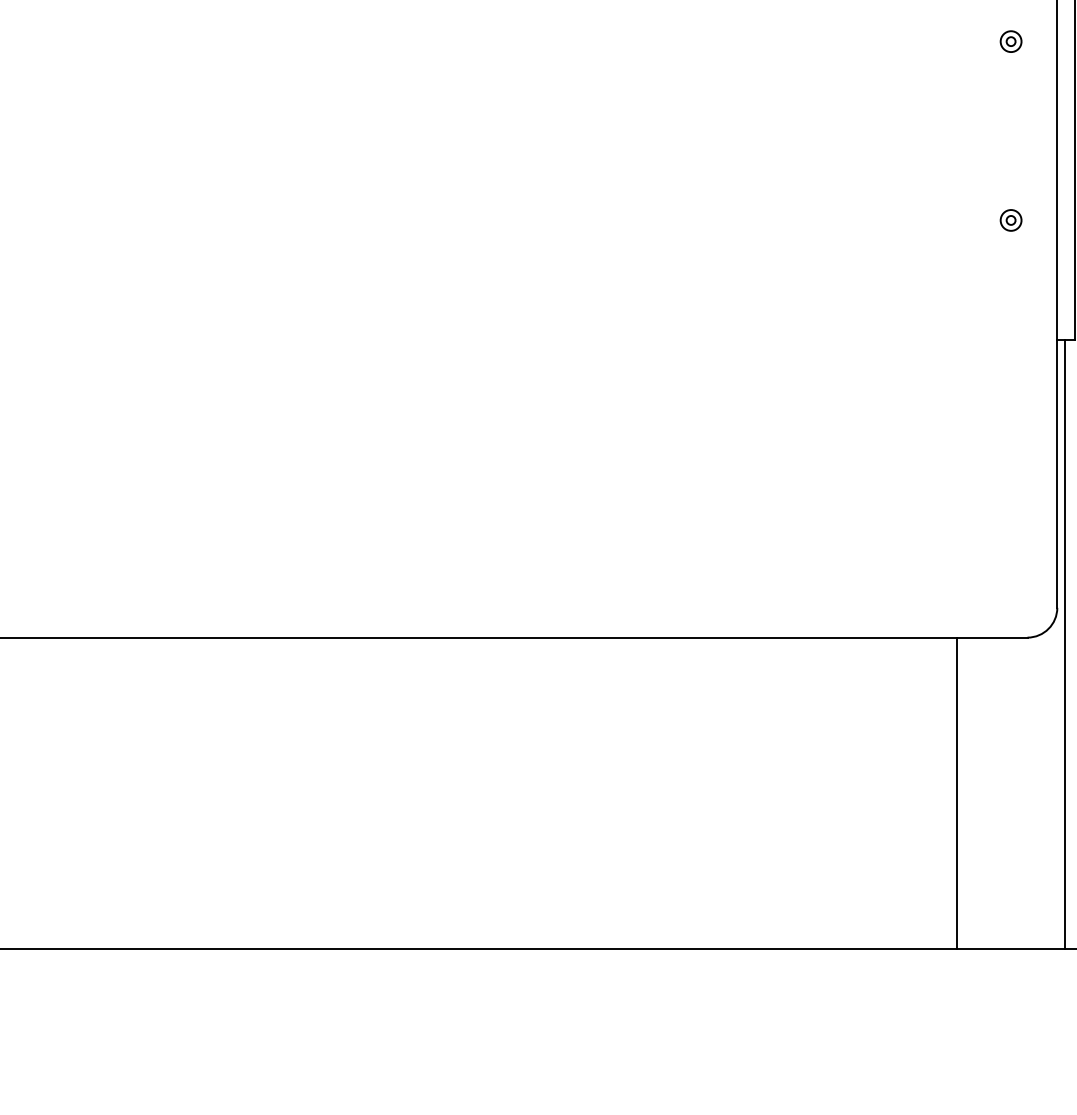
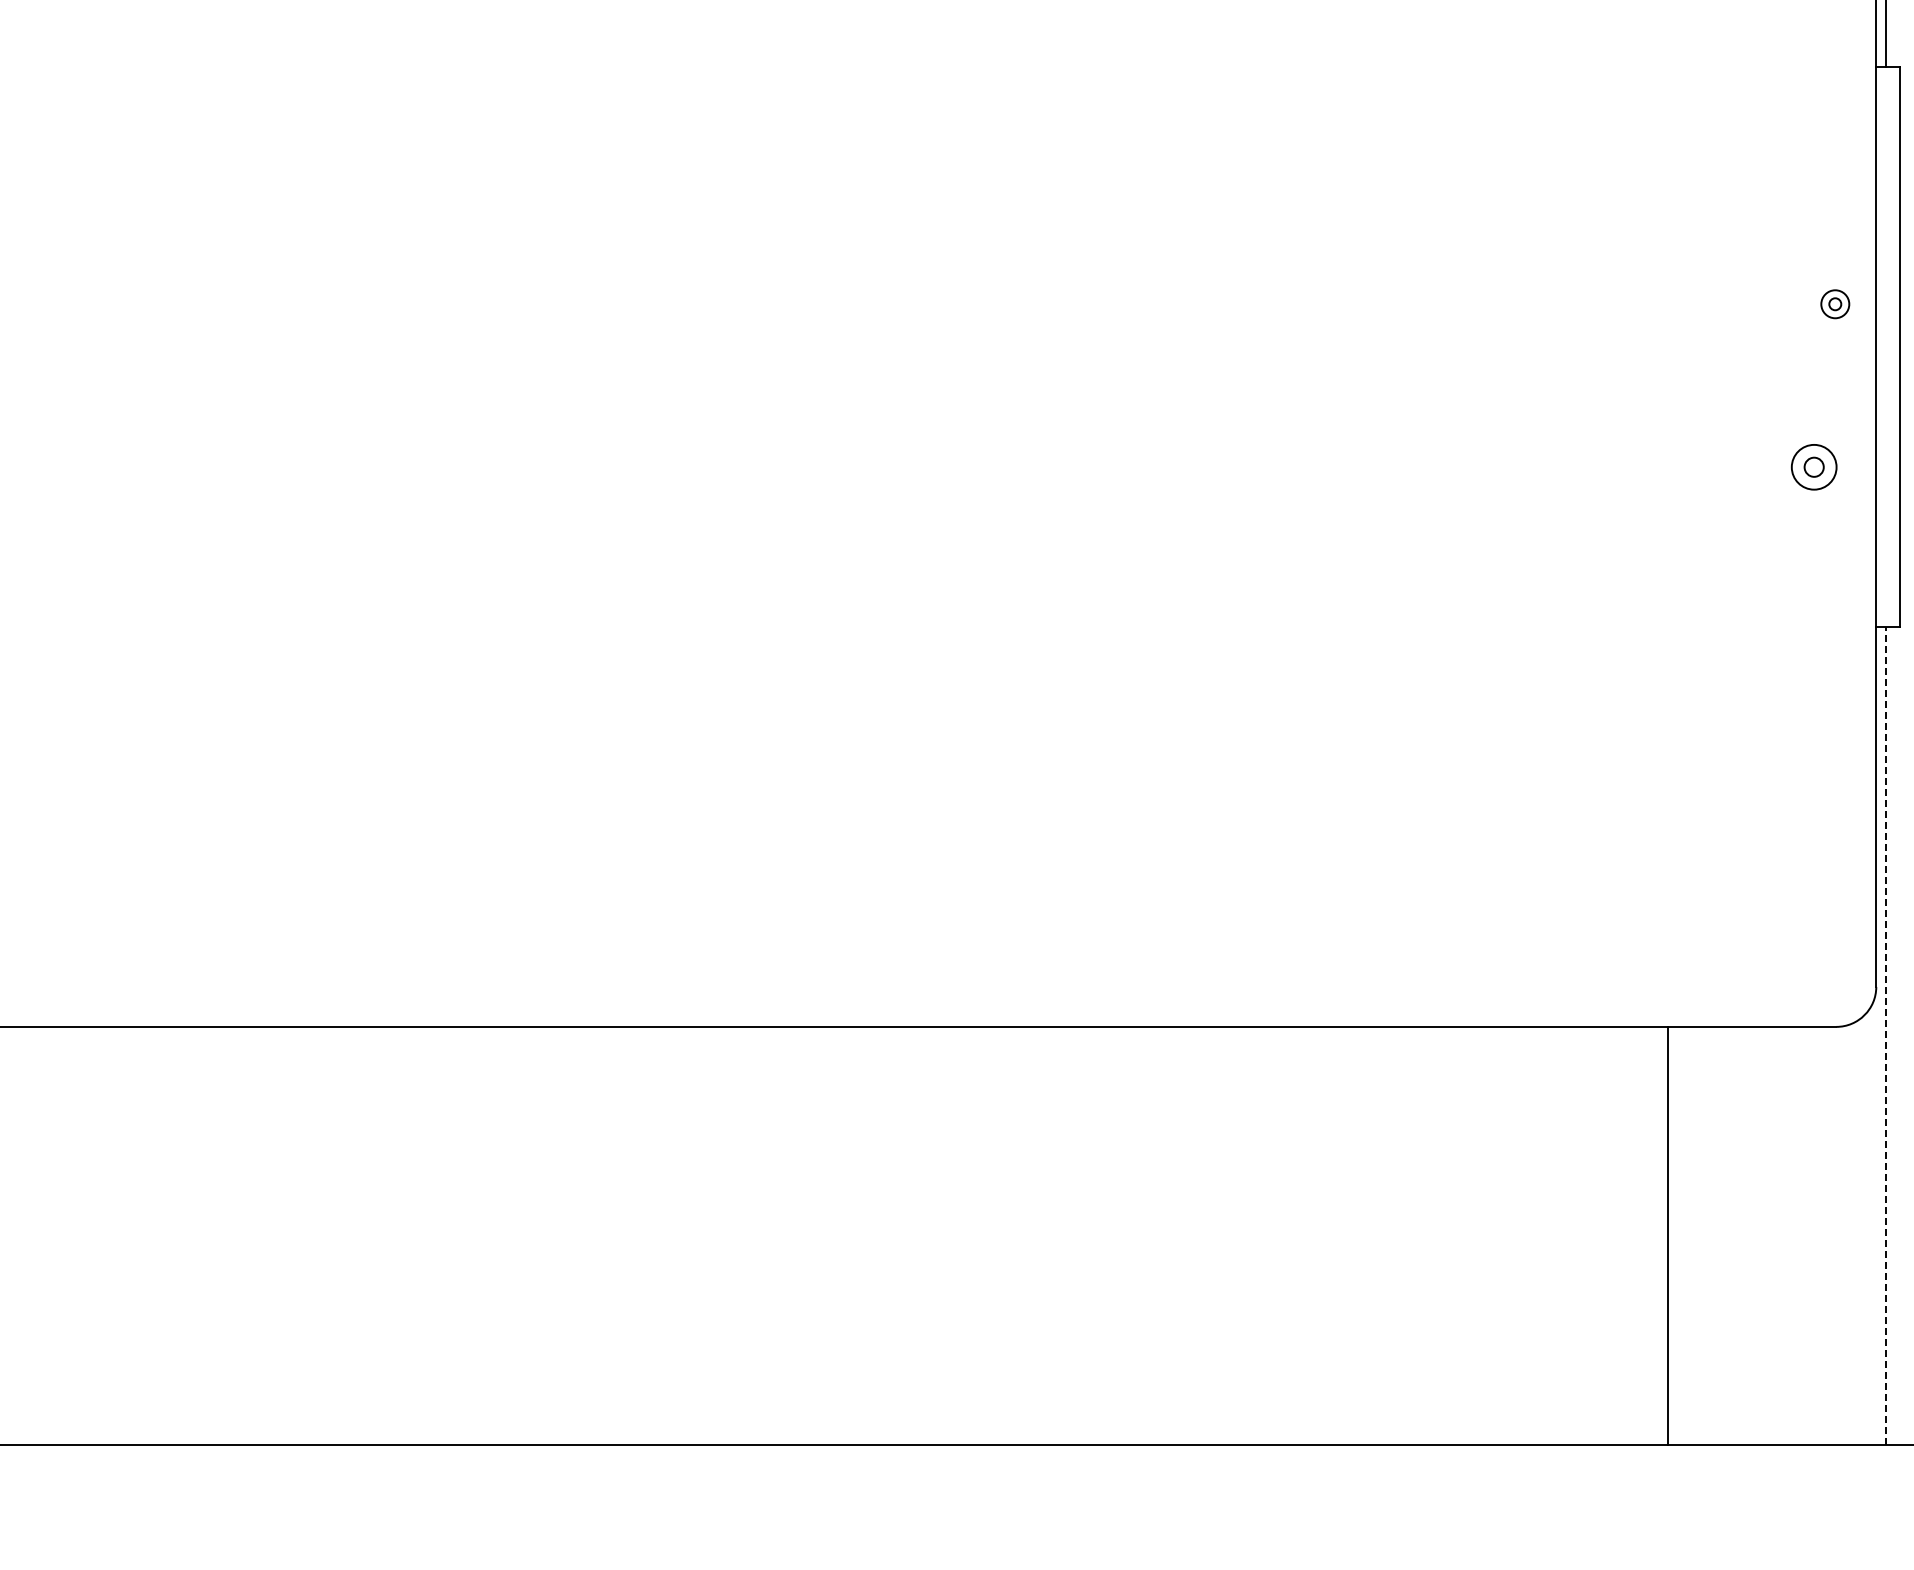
part: (1011, 41) -> (1835, 304), moved
part: (1011, 219) -> (1814, 466), size x1.6
line: (1064, 644) -> (1886, 1035), solid -> dashed
line: (957, 793) -> (1668, 1235), moved

